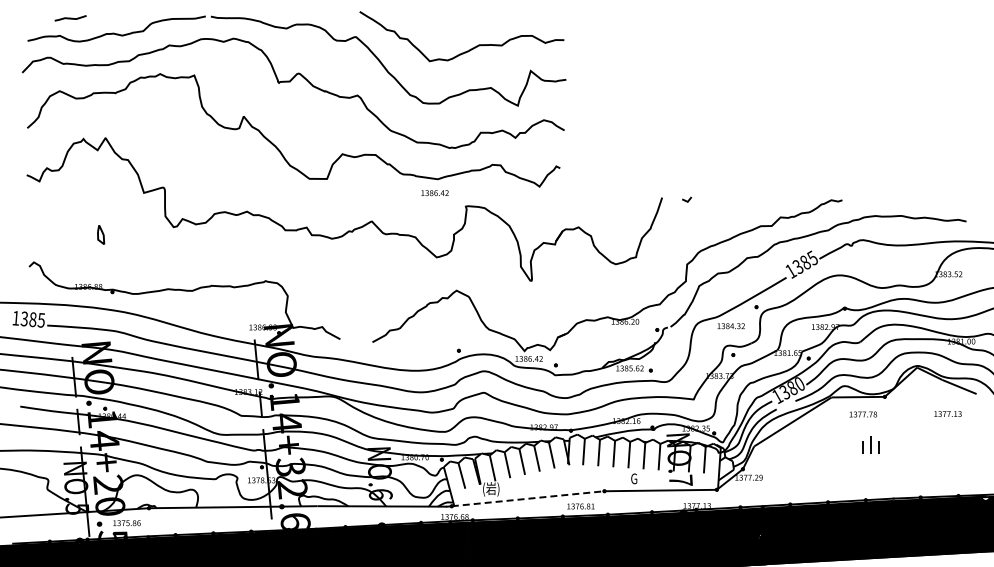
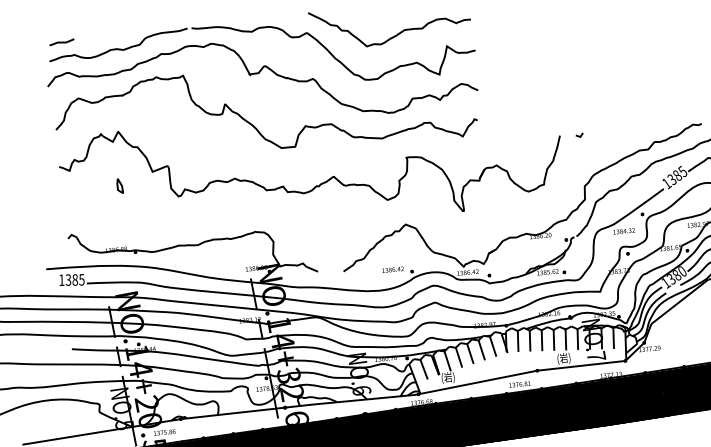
curve: (70, 18) -> (61, 42), moved
text: (434, 193) -> (392, 270), moved
part: (101, 234) -> (120, 185), moved
text: (639, 479) -> (563, 358), G -> (岩)
line: (528, 498) -> (478, 382), dashed -> solid

